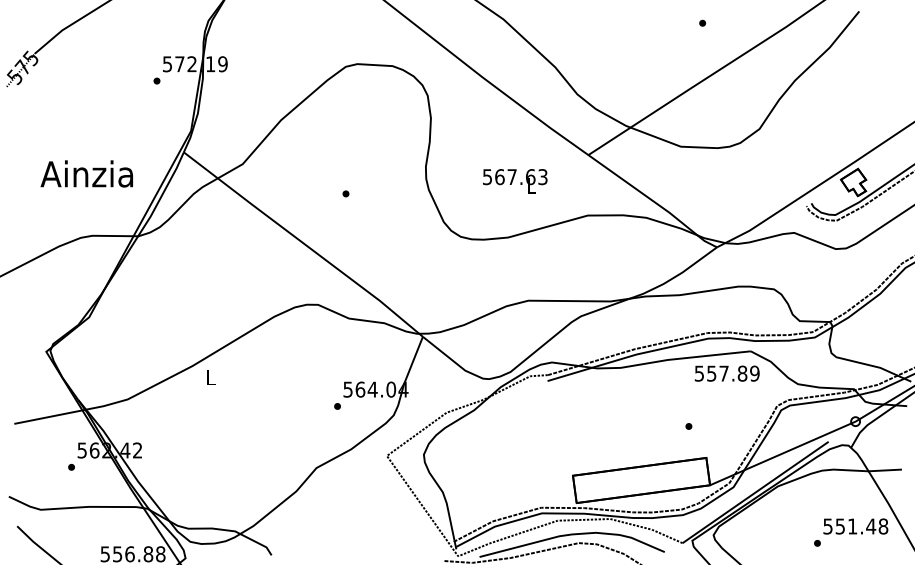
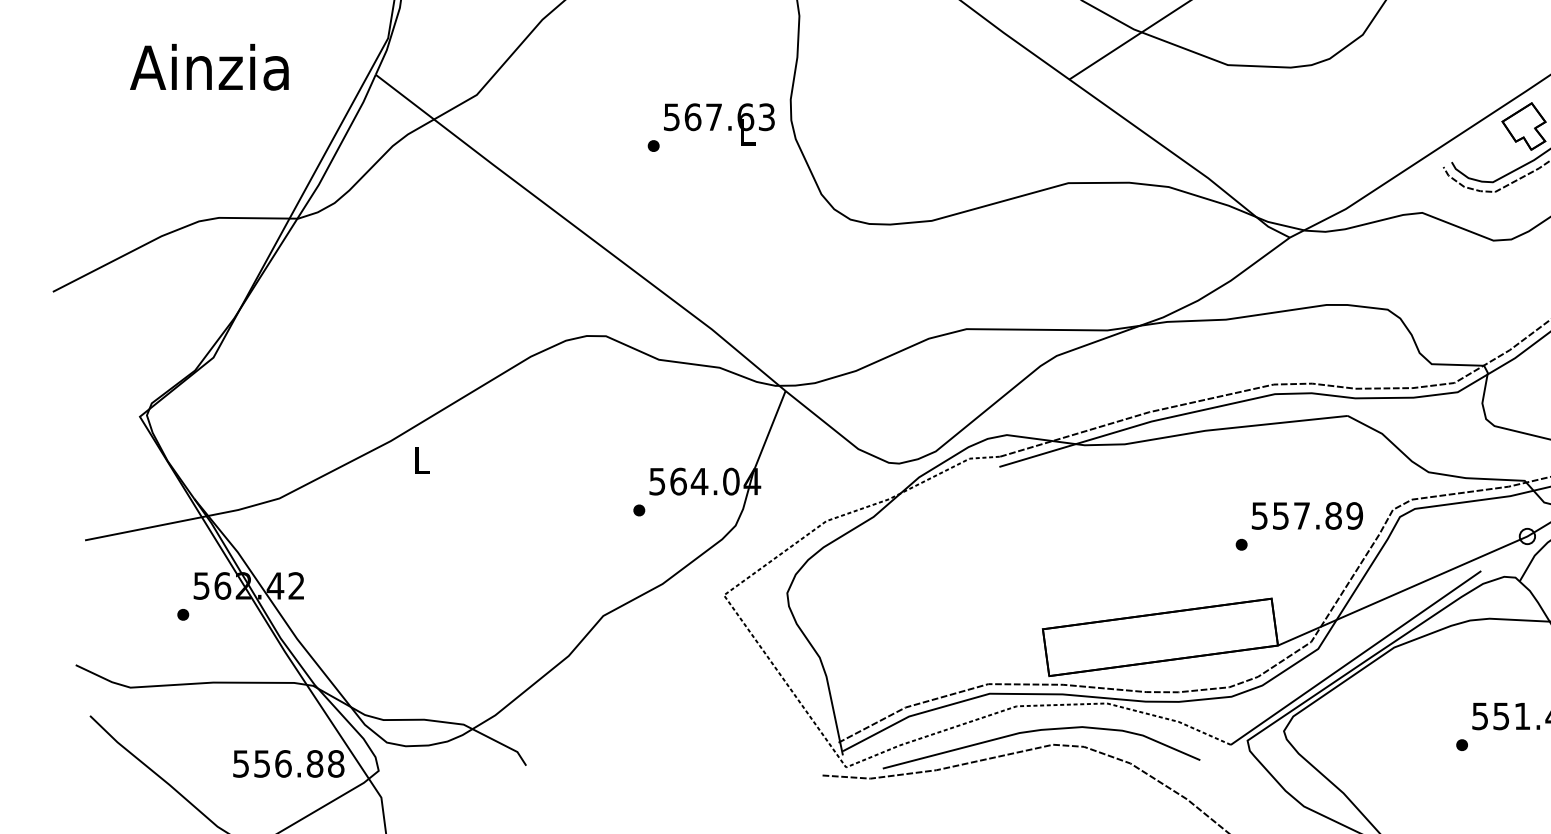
text: (86, 173) -> (208, 66), moved
text: (515, 181) -> (719, 124), moved
text: (726, 373) -> (1306, 515), moved

